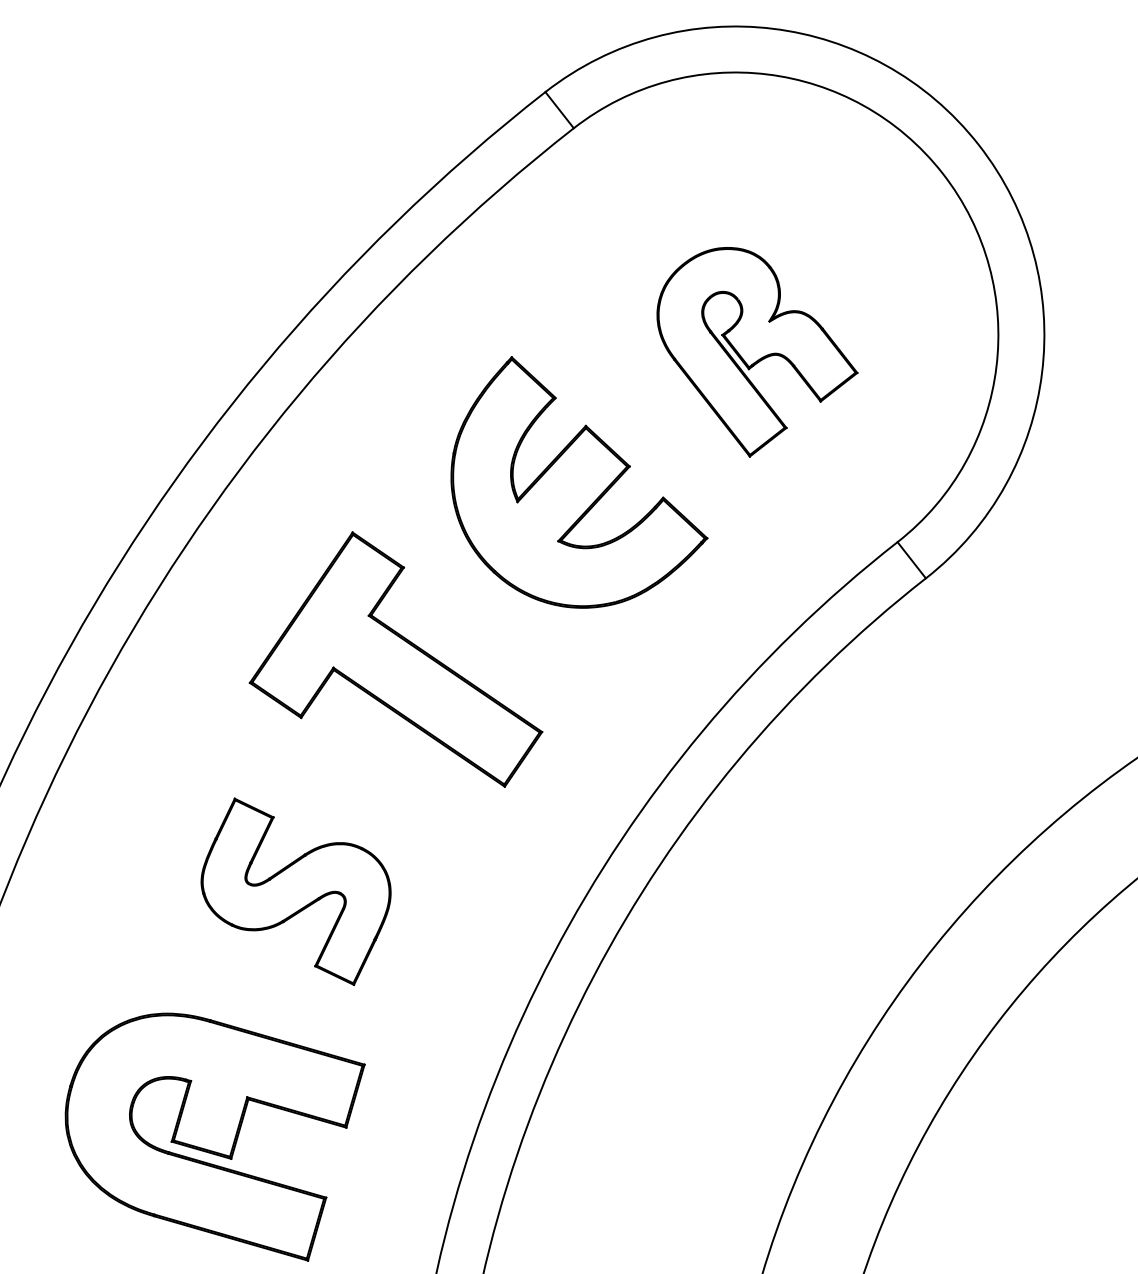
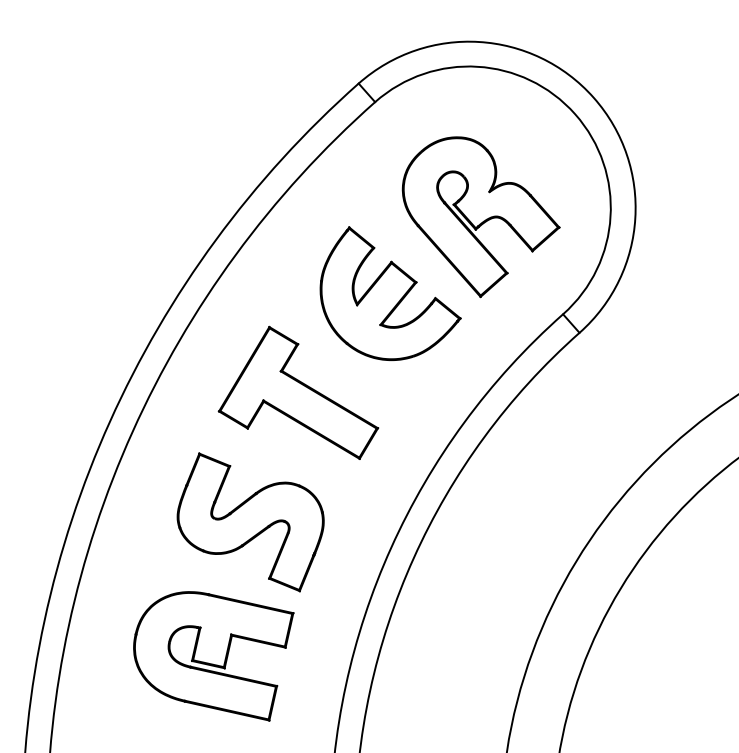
part: (755, 353) -> (480, 217), size x1.43
part: (295, 892) -> (250, 522), size x1.43

